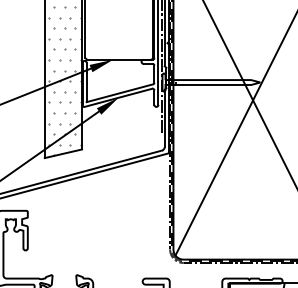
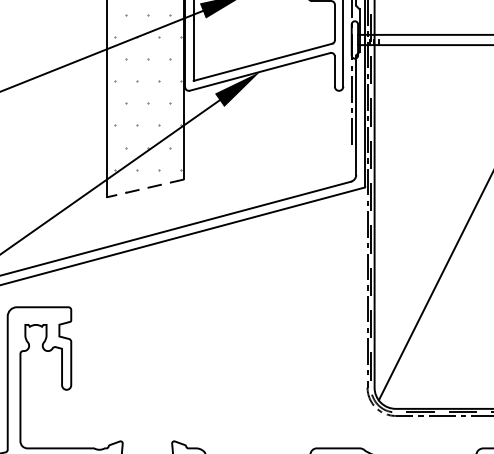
line: (62, 153) -> (143, 187), solid -> dashed

